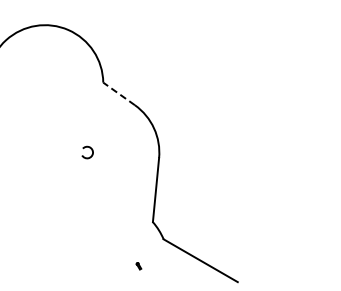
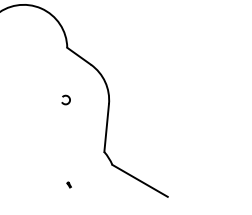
line: (118, 93) -> (78, 55), dashed -> solid
arc: (90, 149) -> (68, 97), moved
part: (138, 266) -> (68, 185), moved

